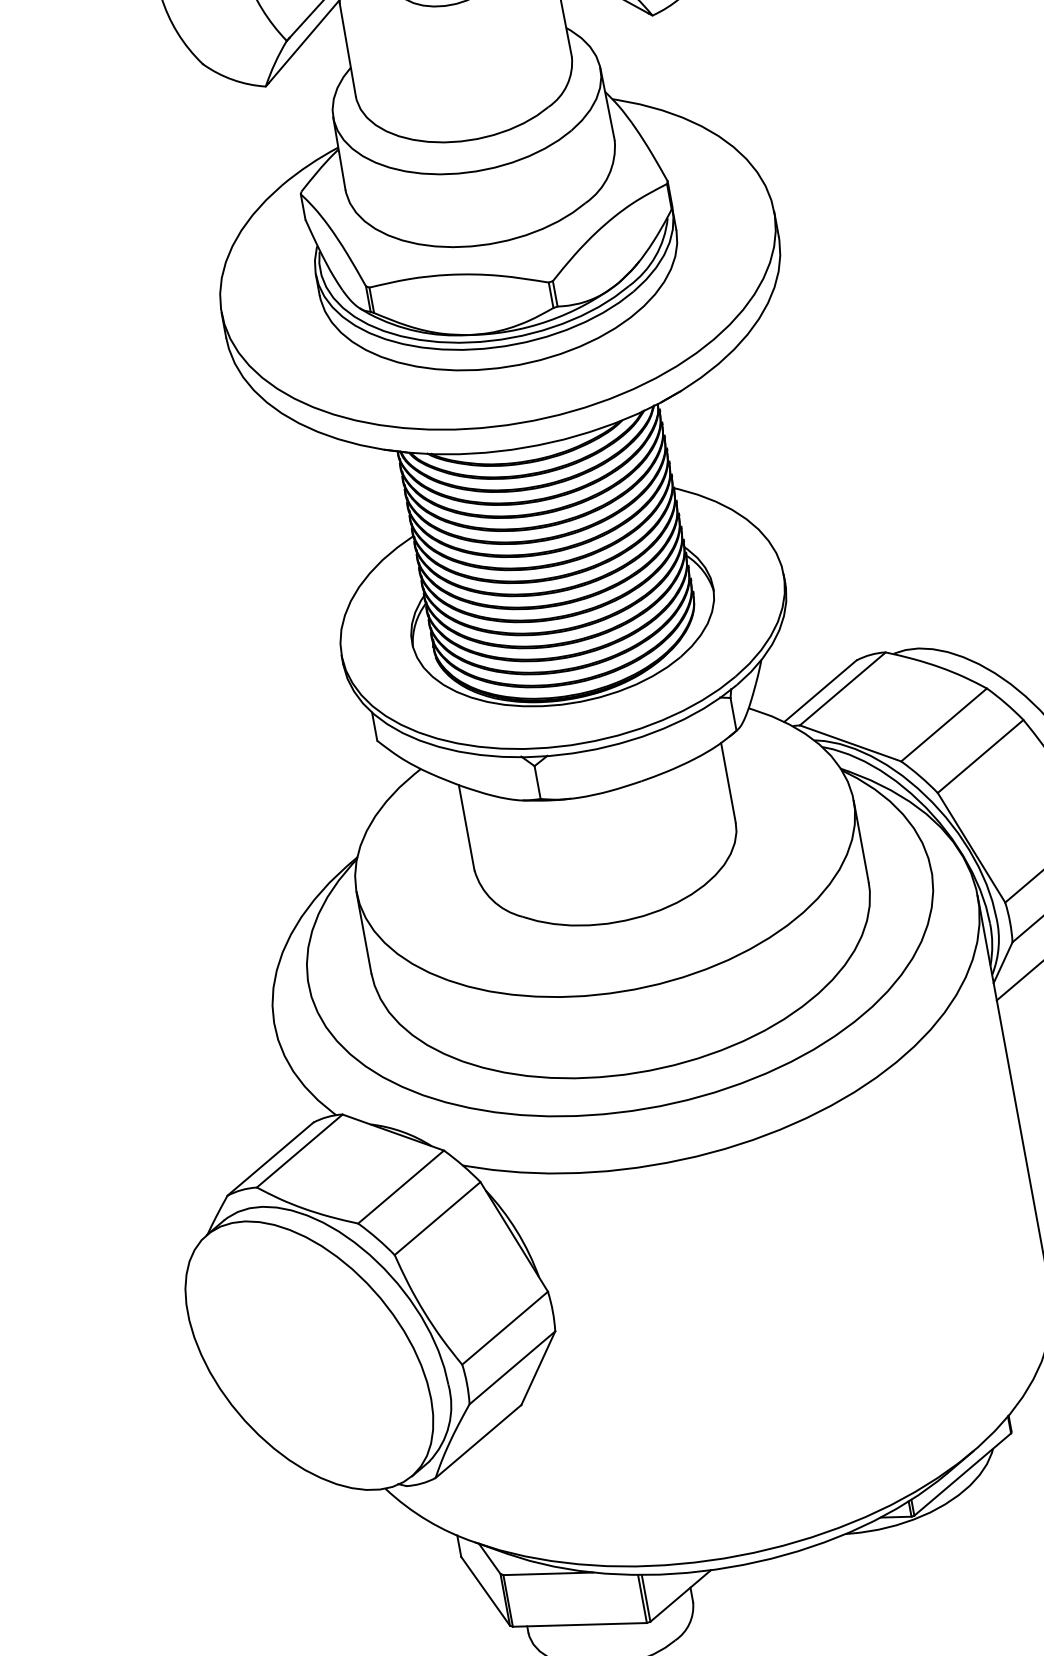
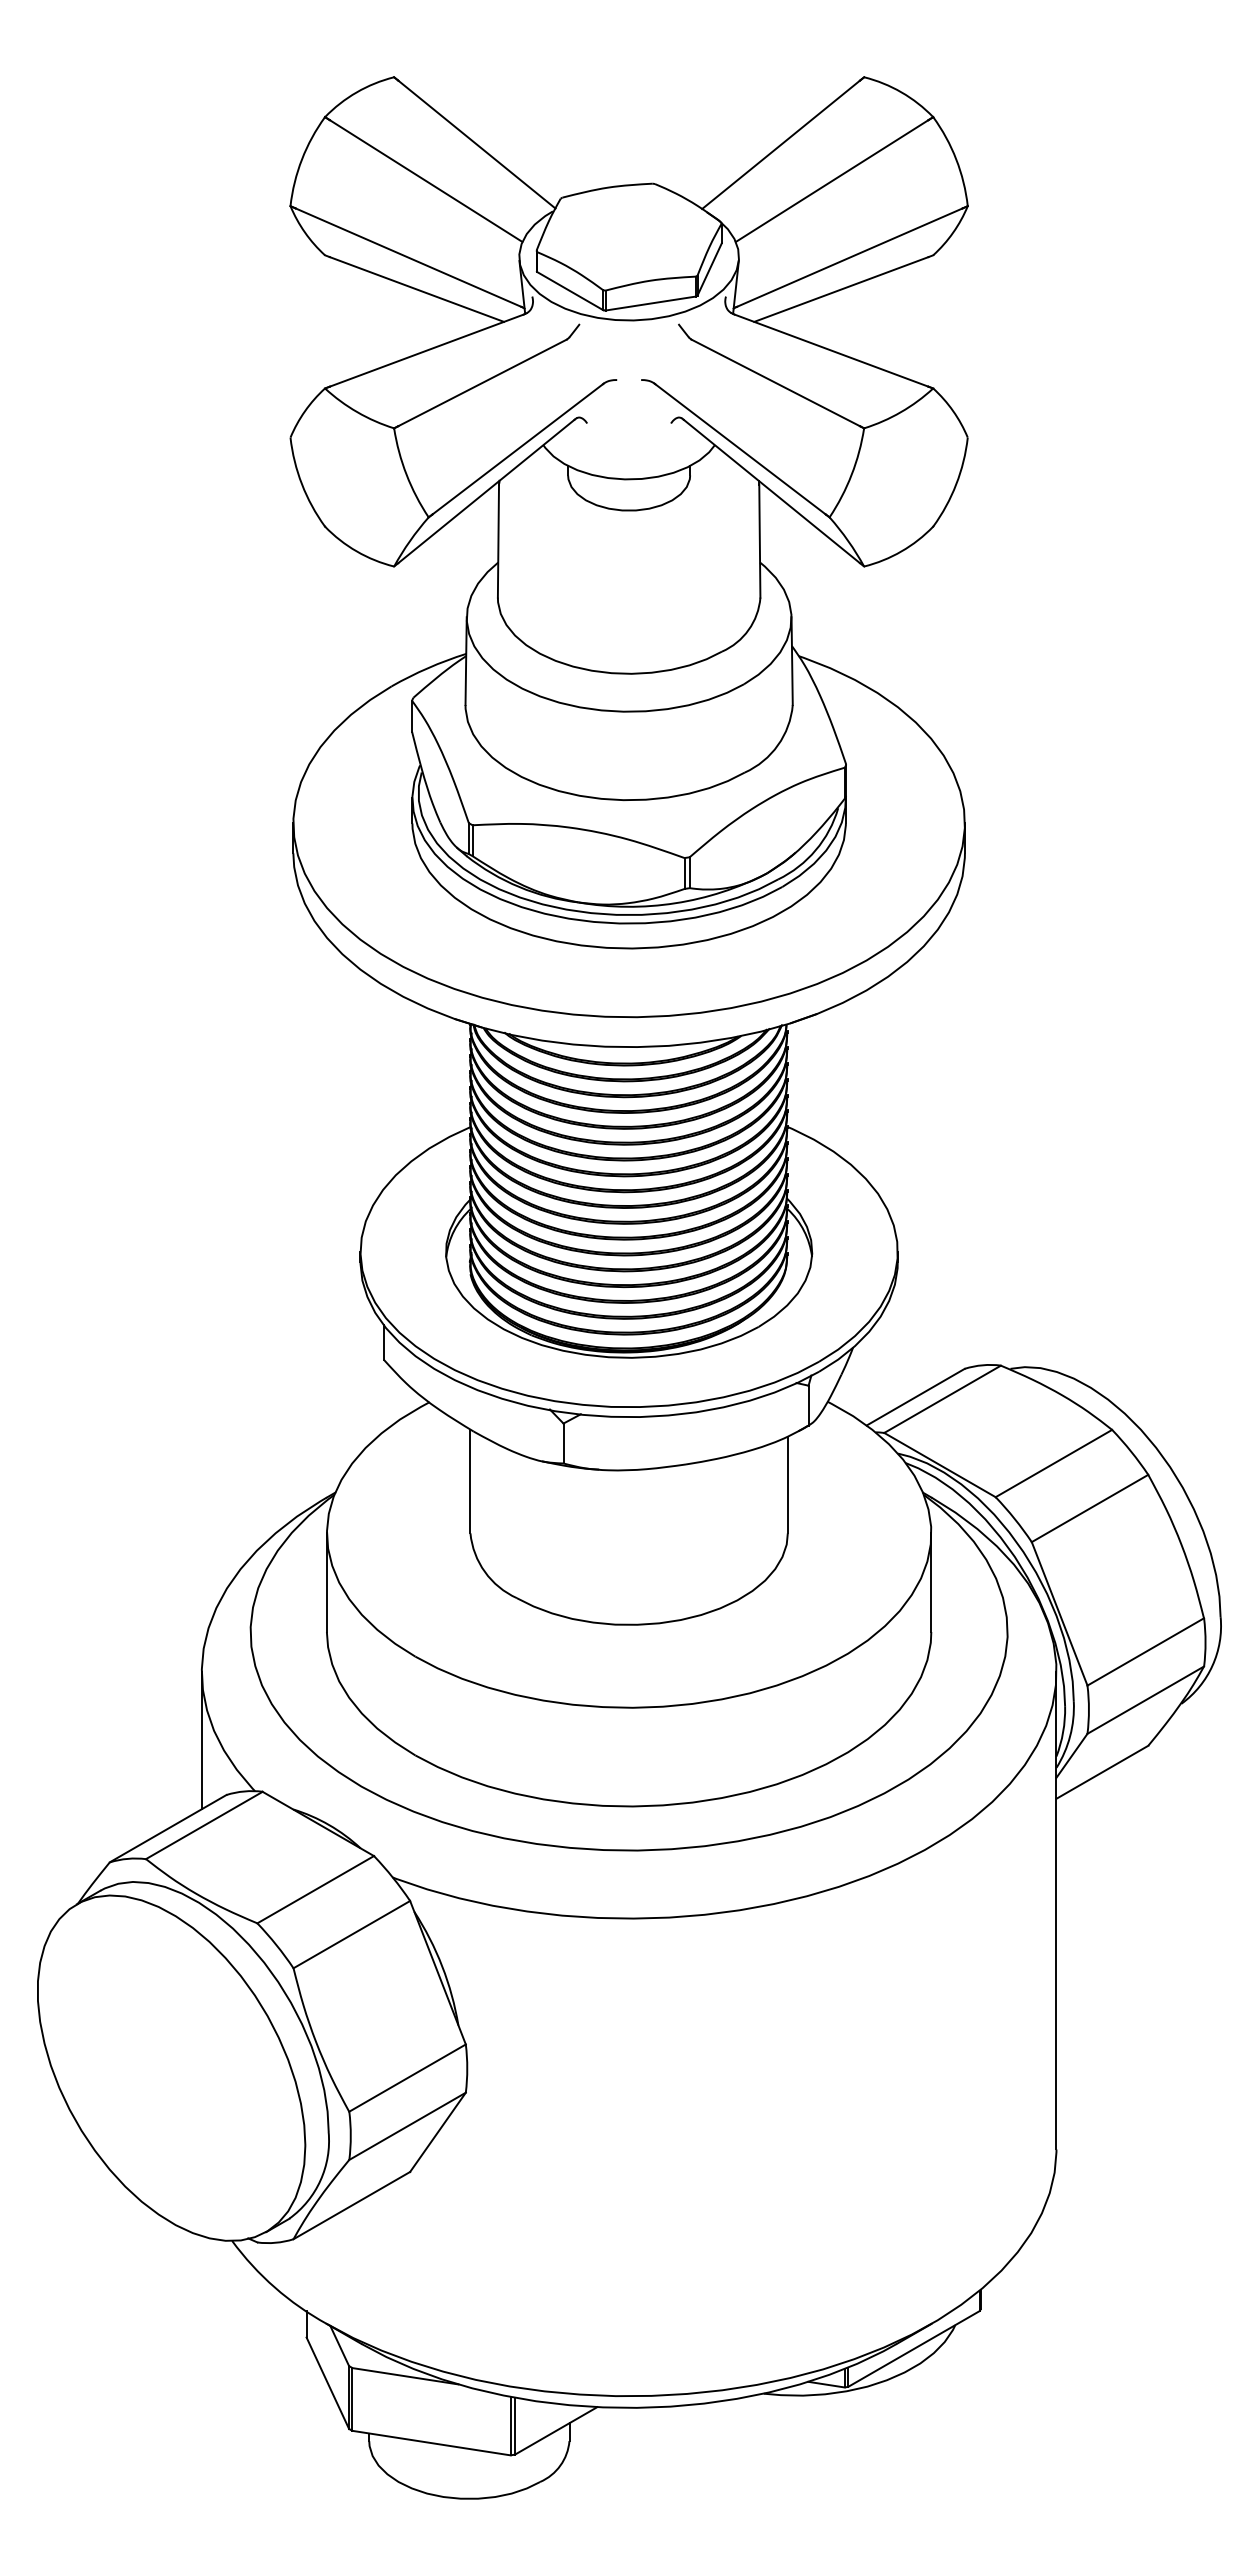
line: (284, 1081) -> (201, 1740), added

